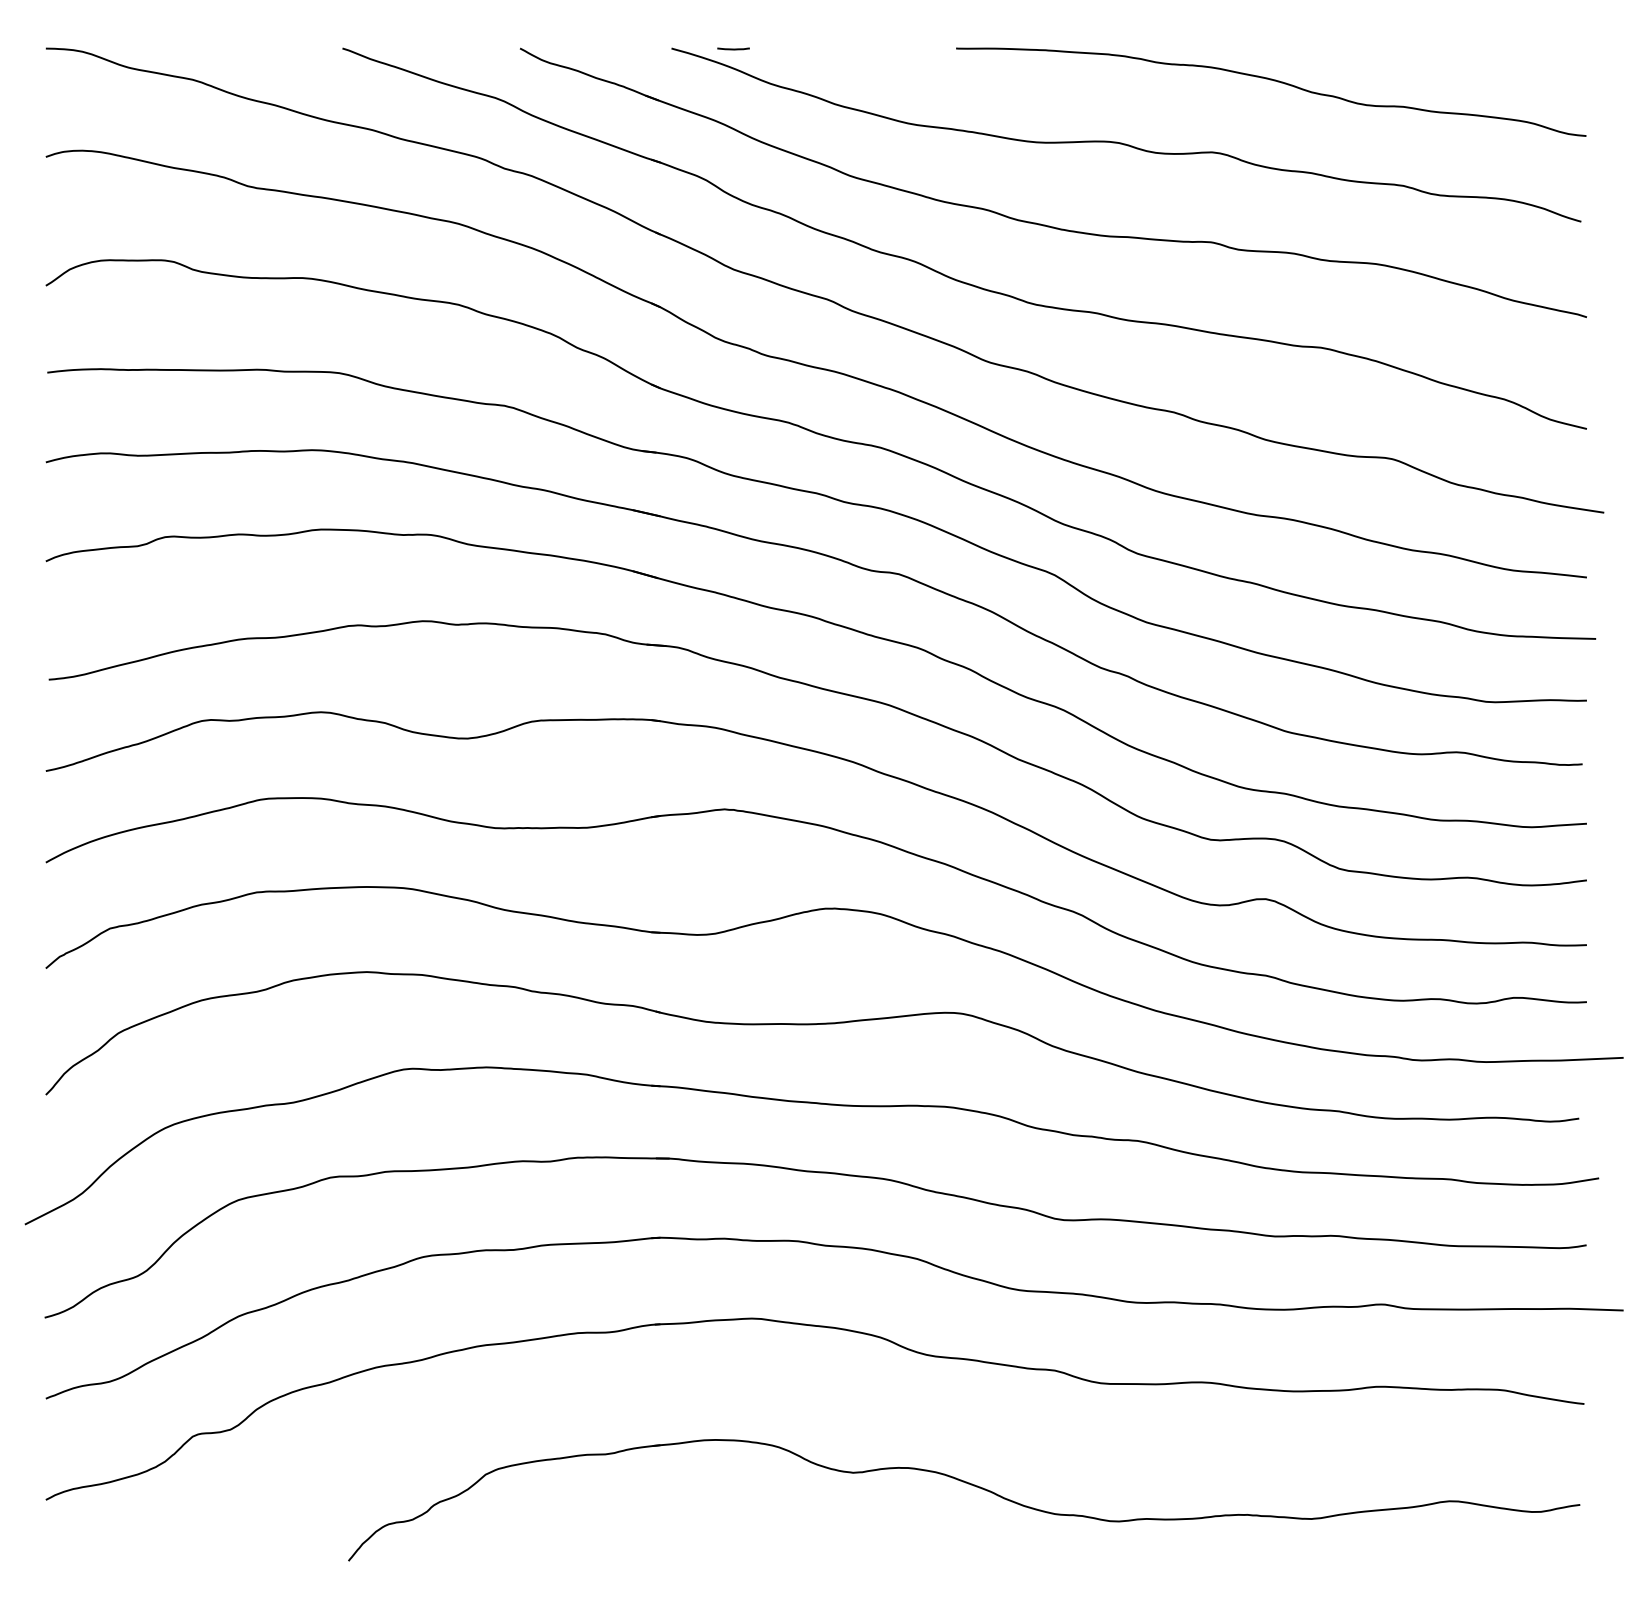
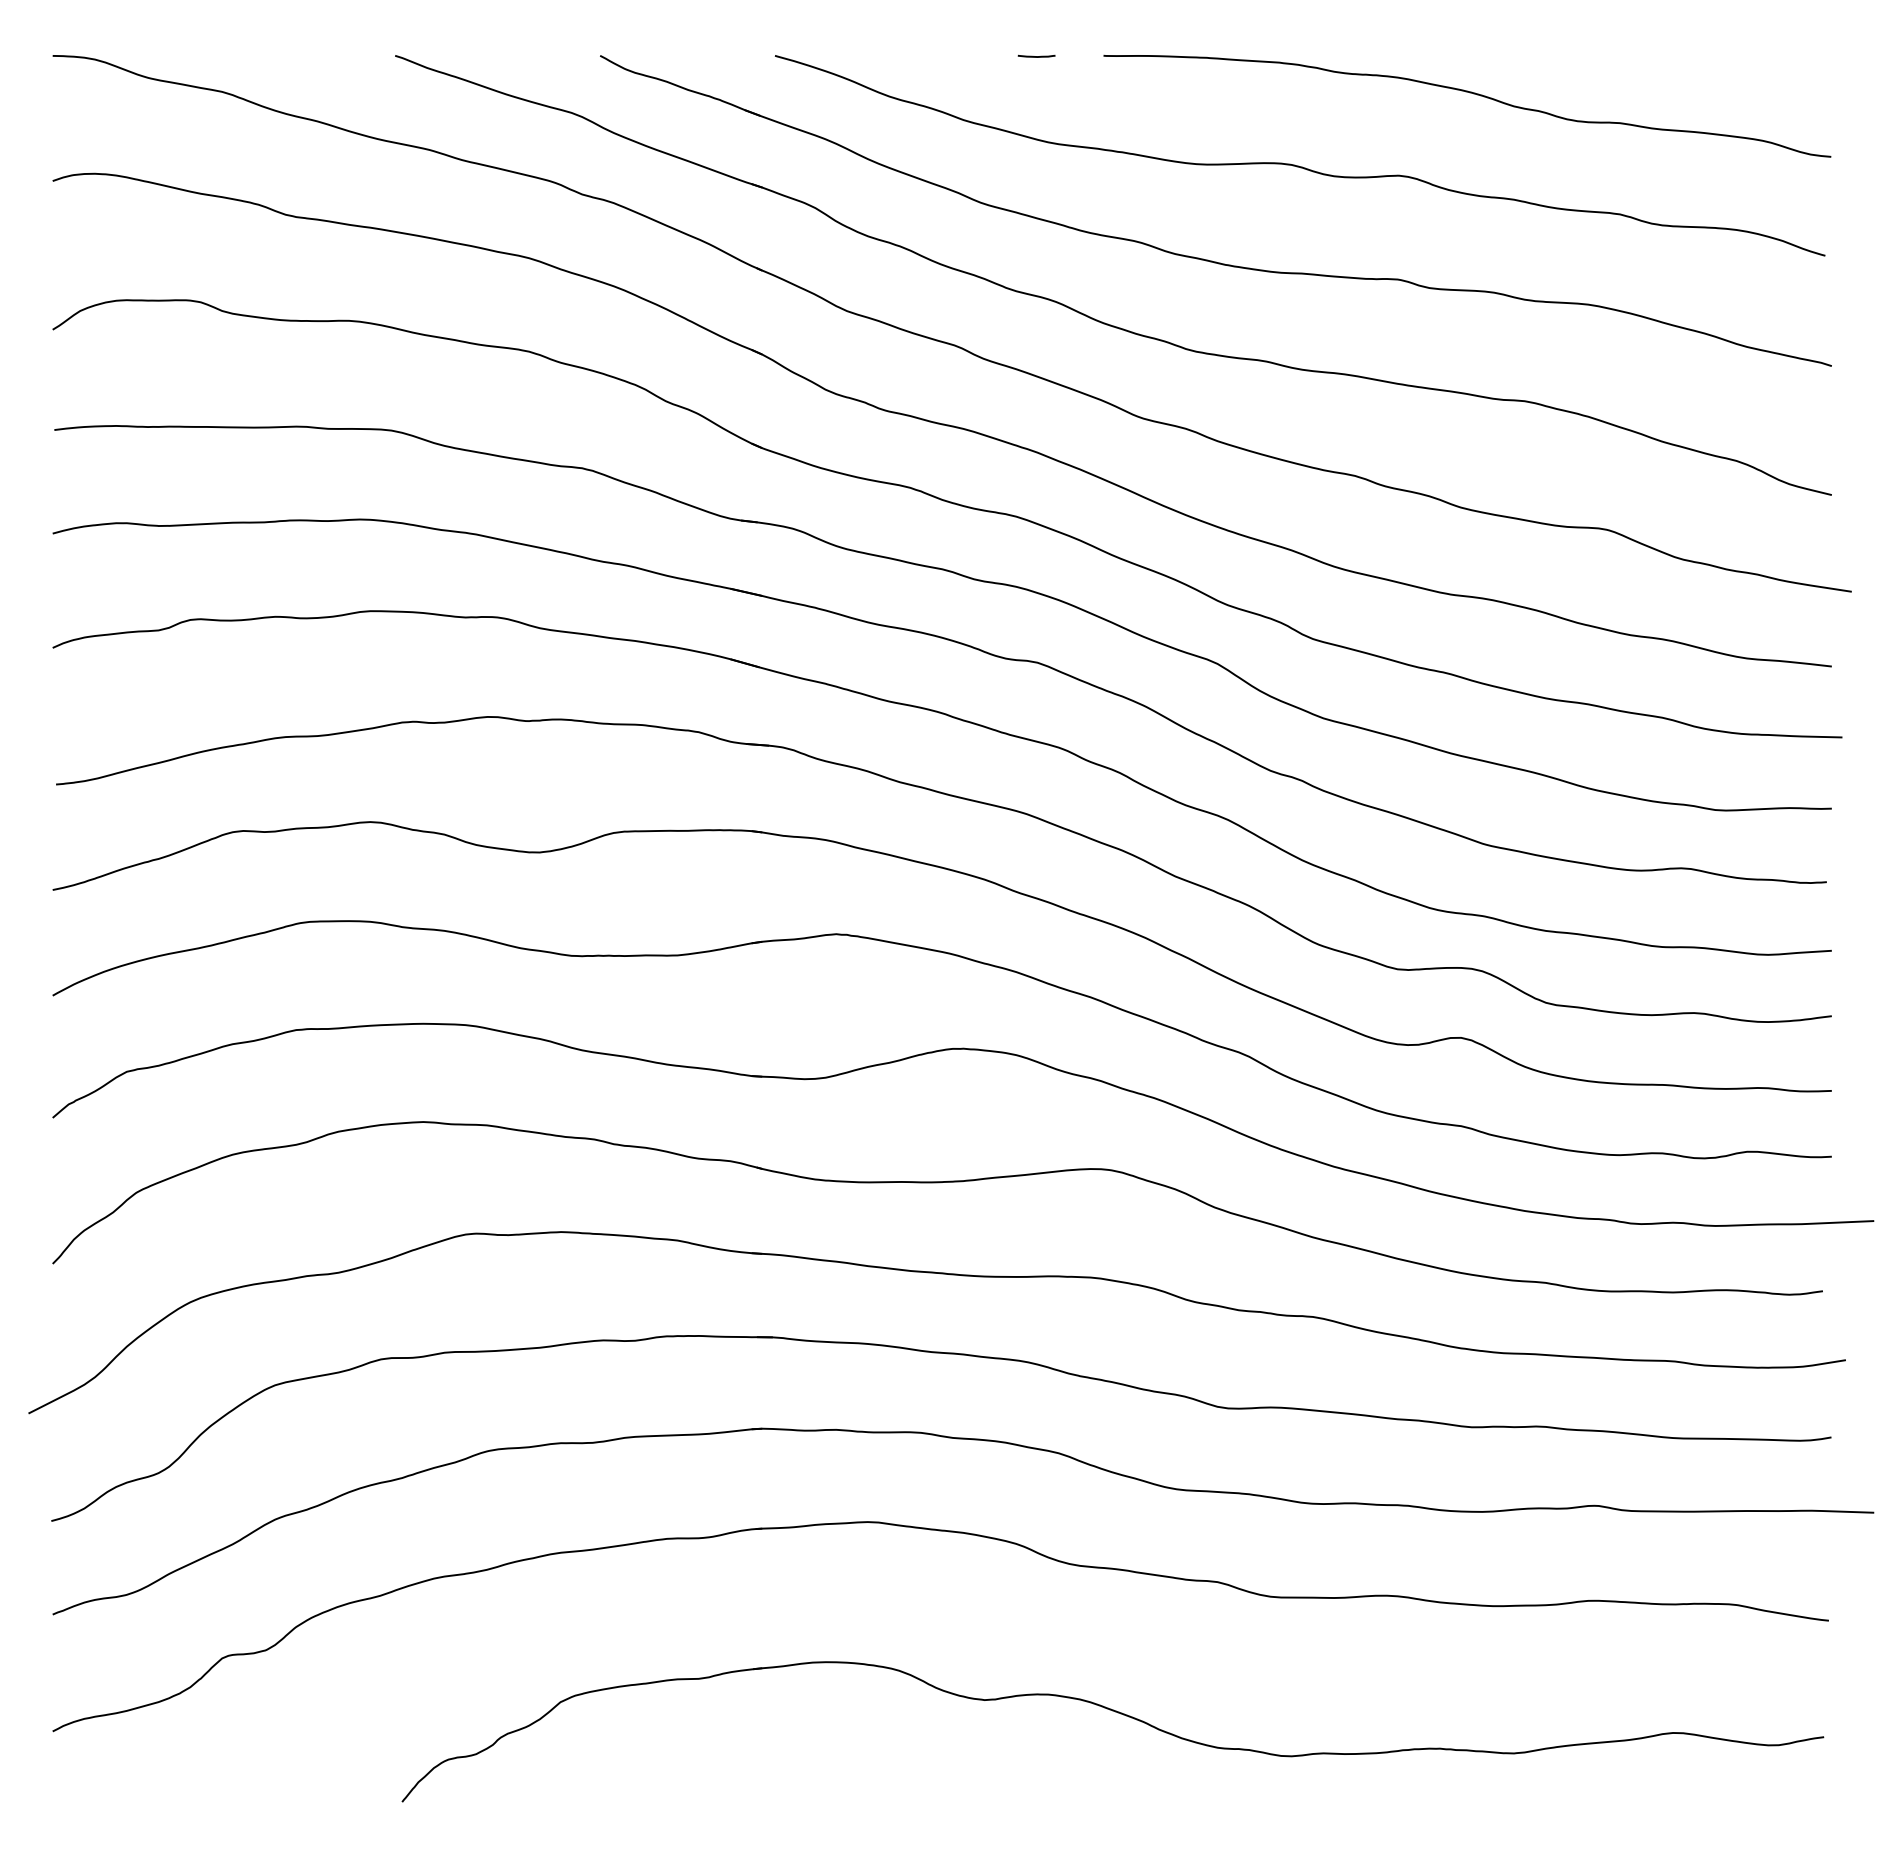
line: (733, 49) -> (1036, 56), moved

